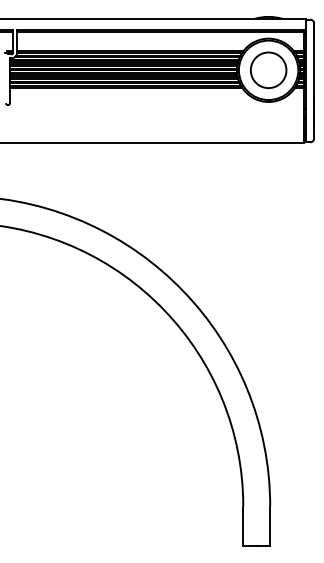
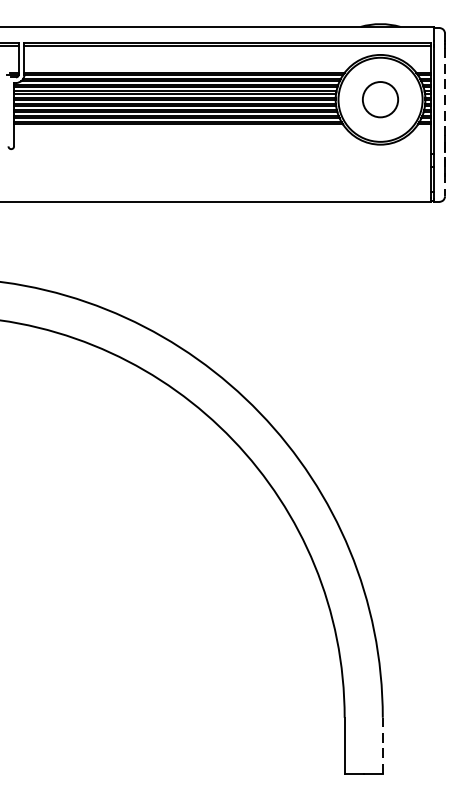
circle: (268, 69) -> (380, 98), size x0.7
line: (314, 86) -> (445, 122), solid -> dashed
line: (270, 526) -> (383, 746), solid -> dashed

